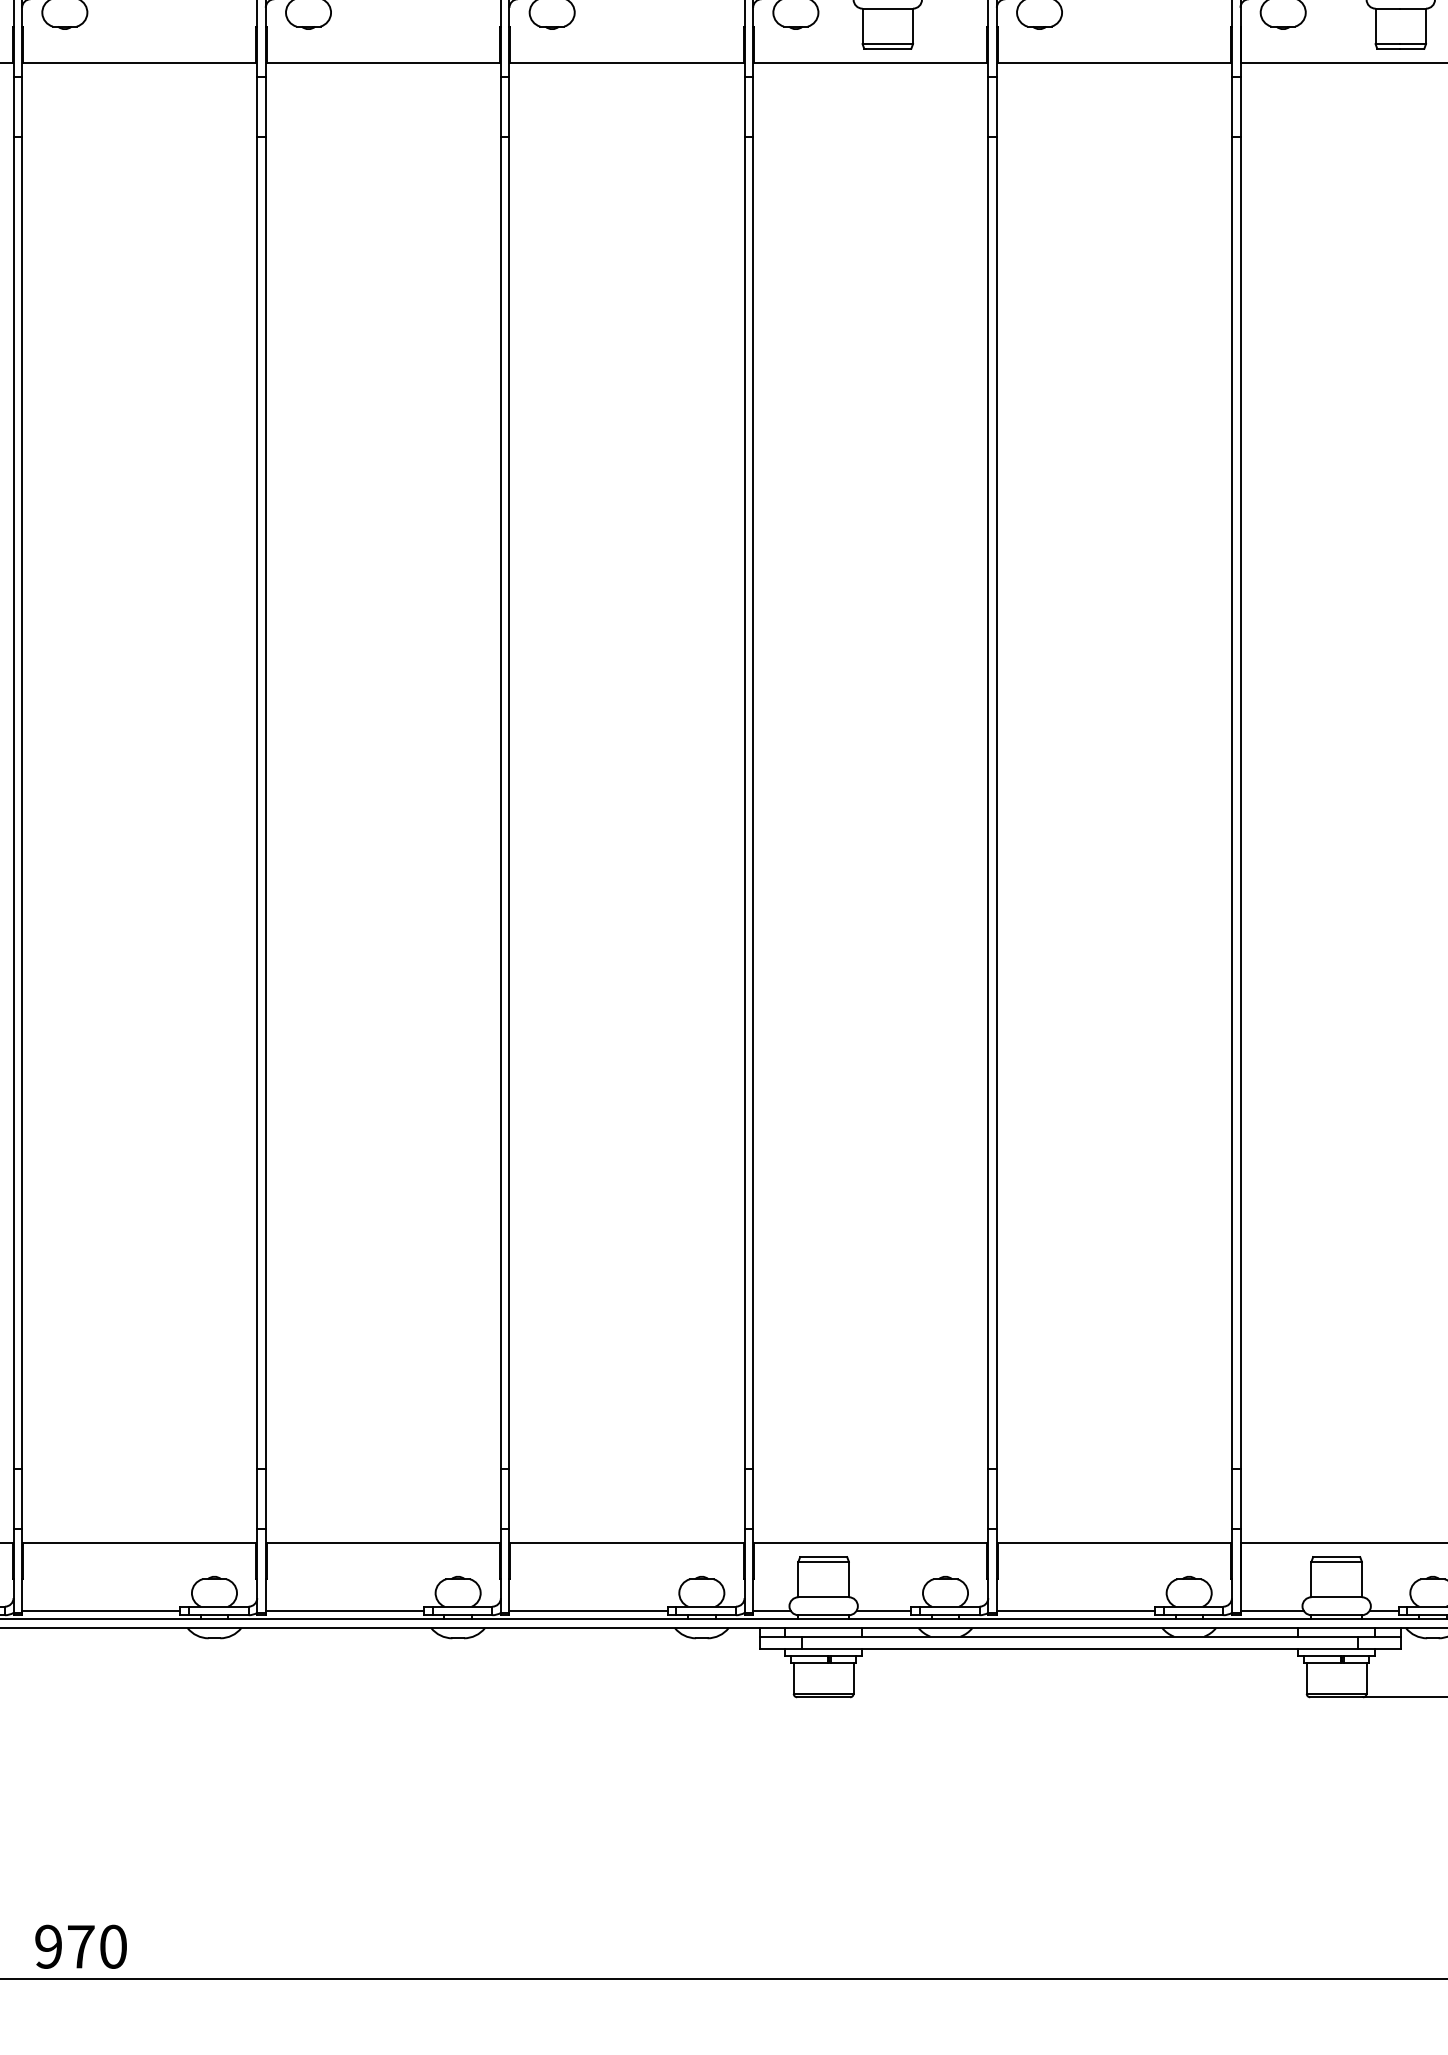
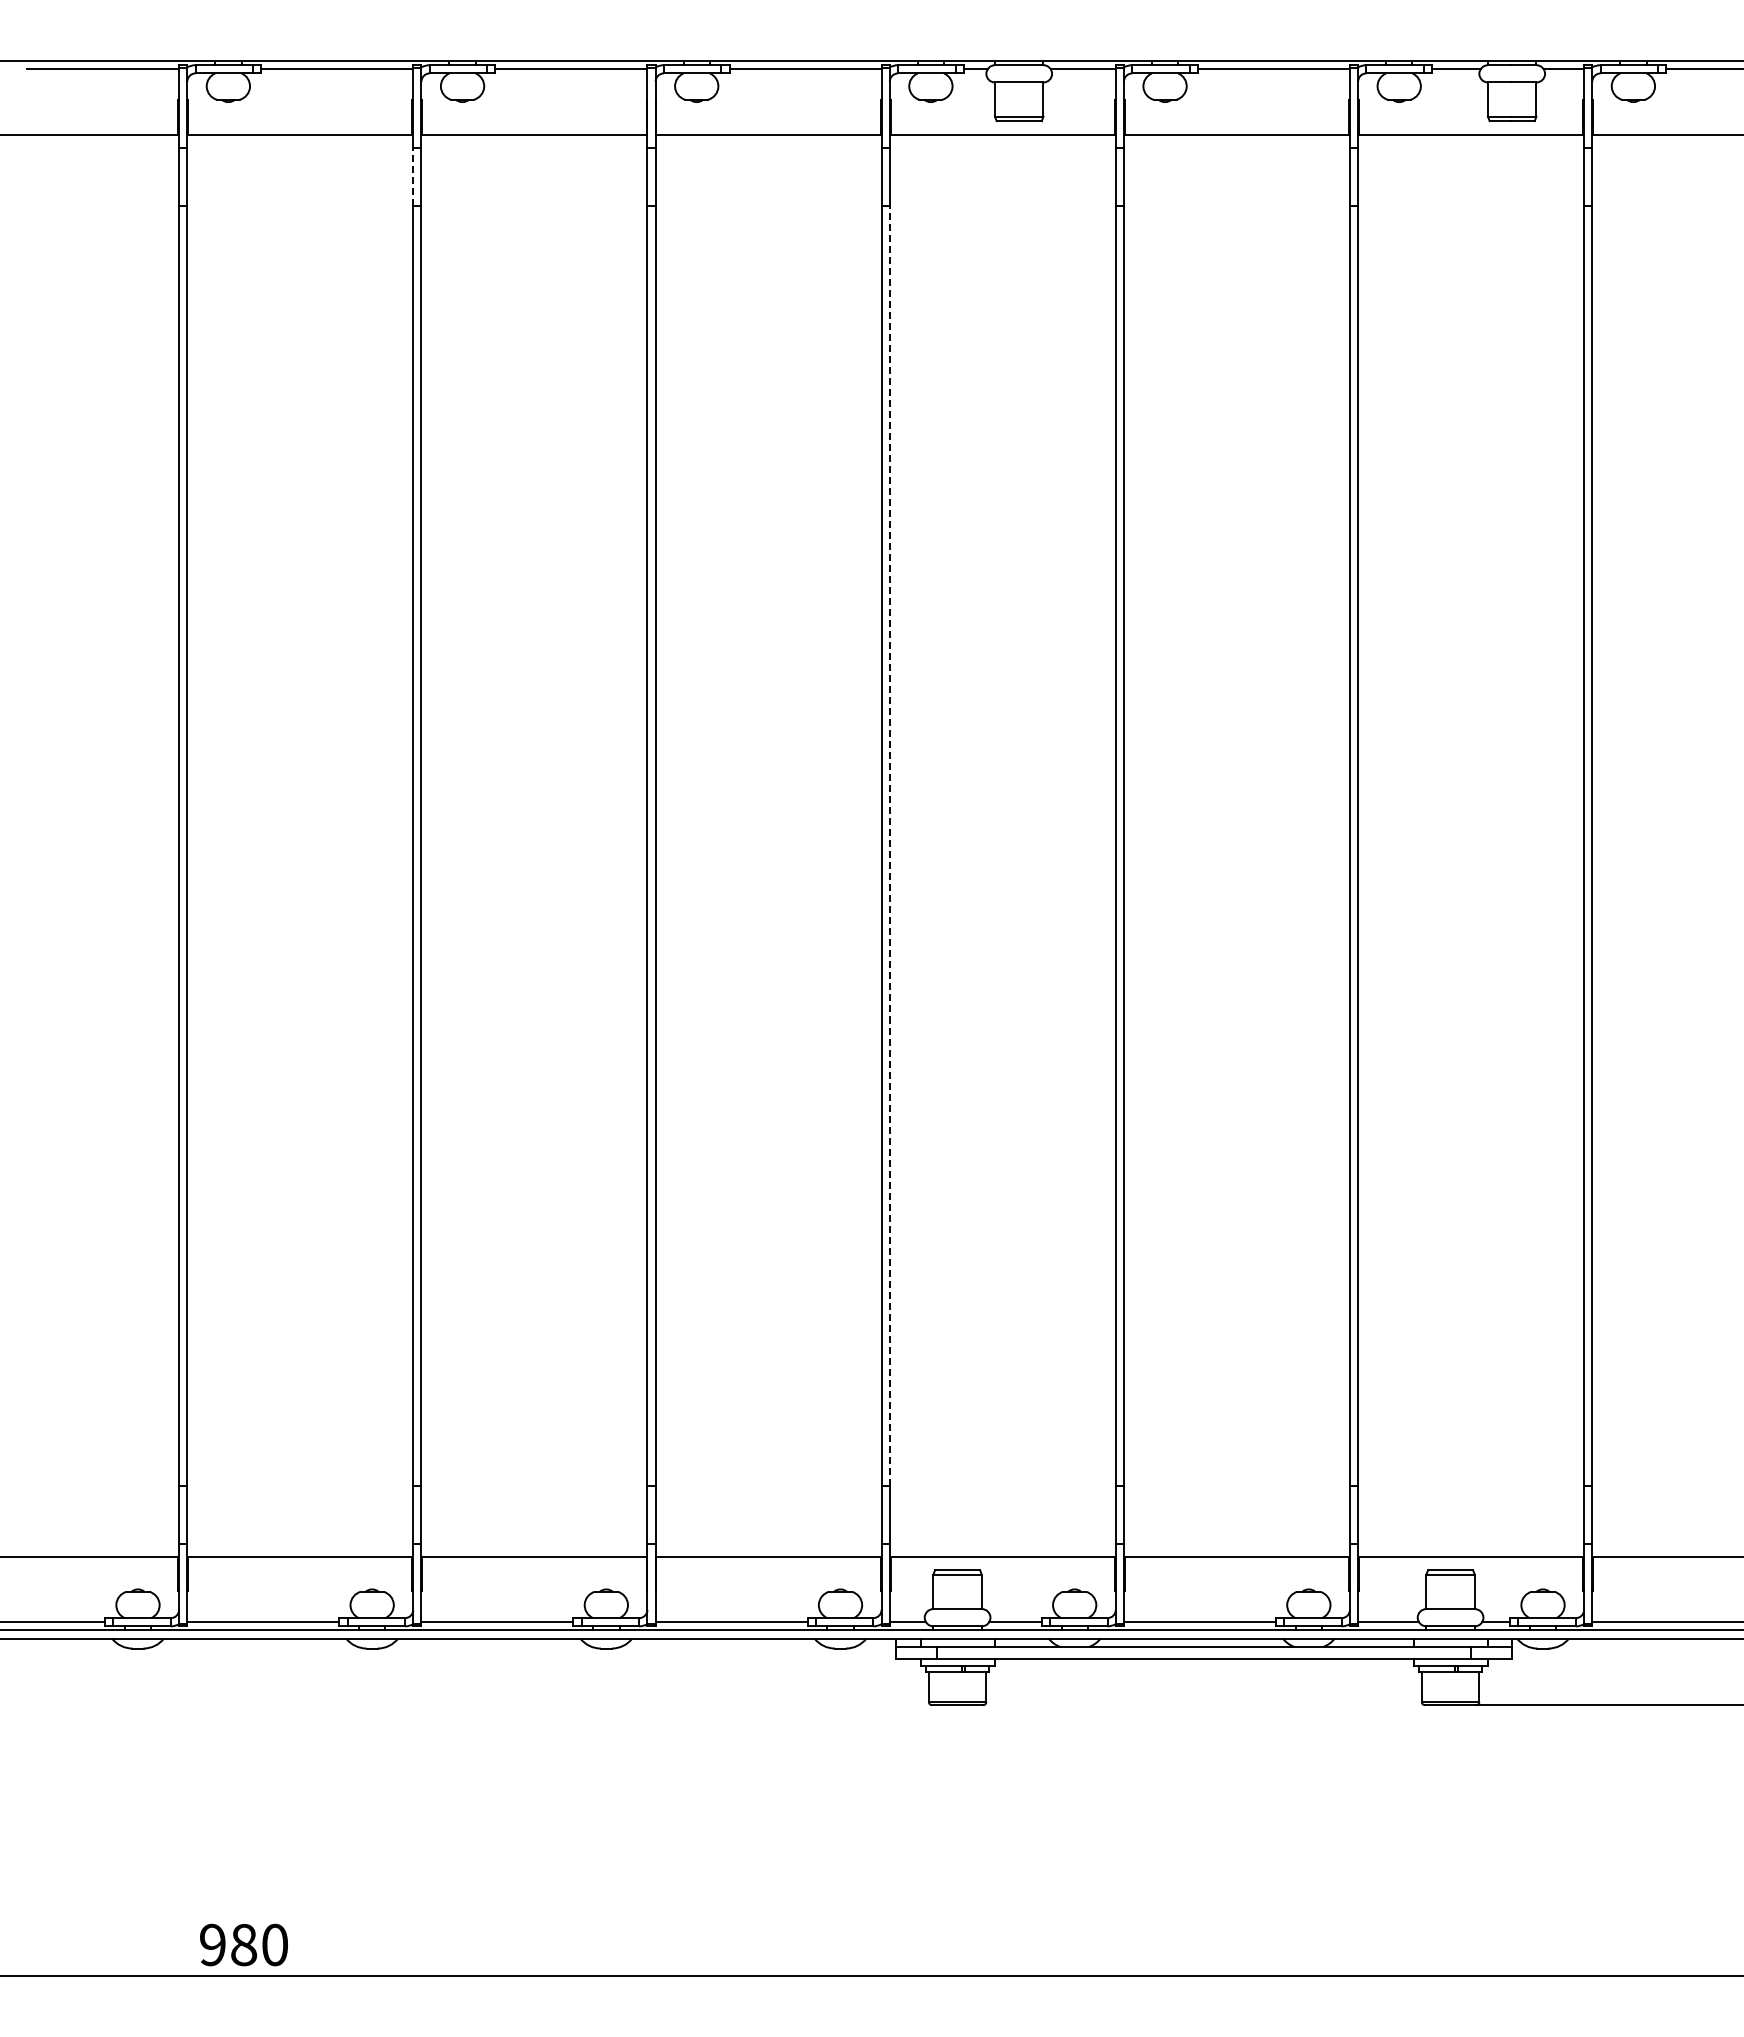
line: (257, 106) -> (413, 176), solid -> dashed
line: (752, 802) -> (889, 845), solid -> dashed
text: (81, 1947) -> (244, 1945), 970 -> 980

